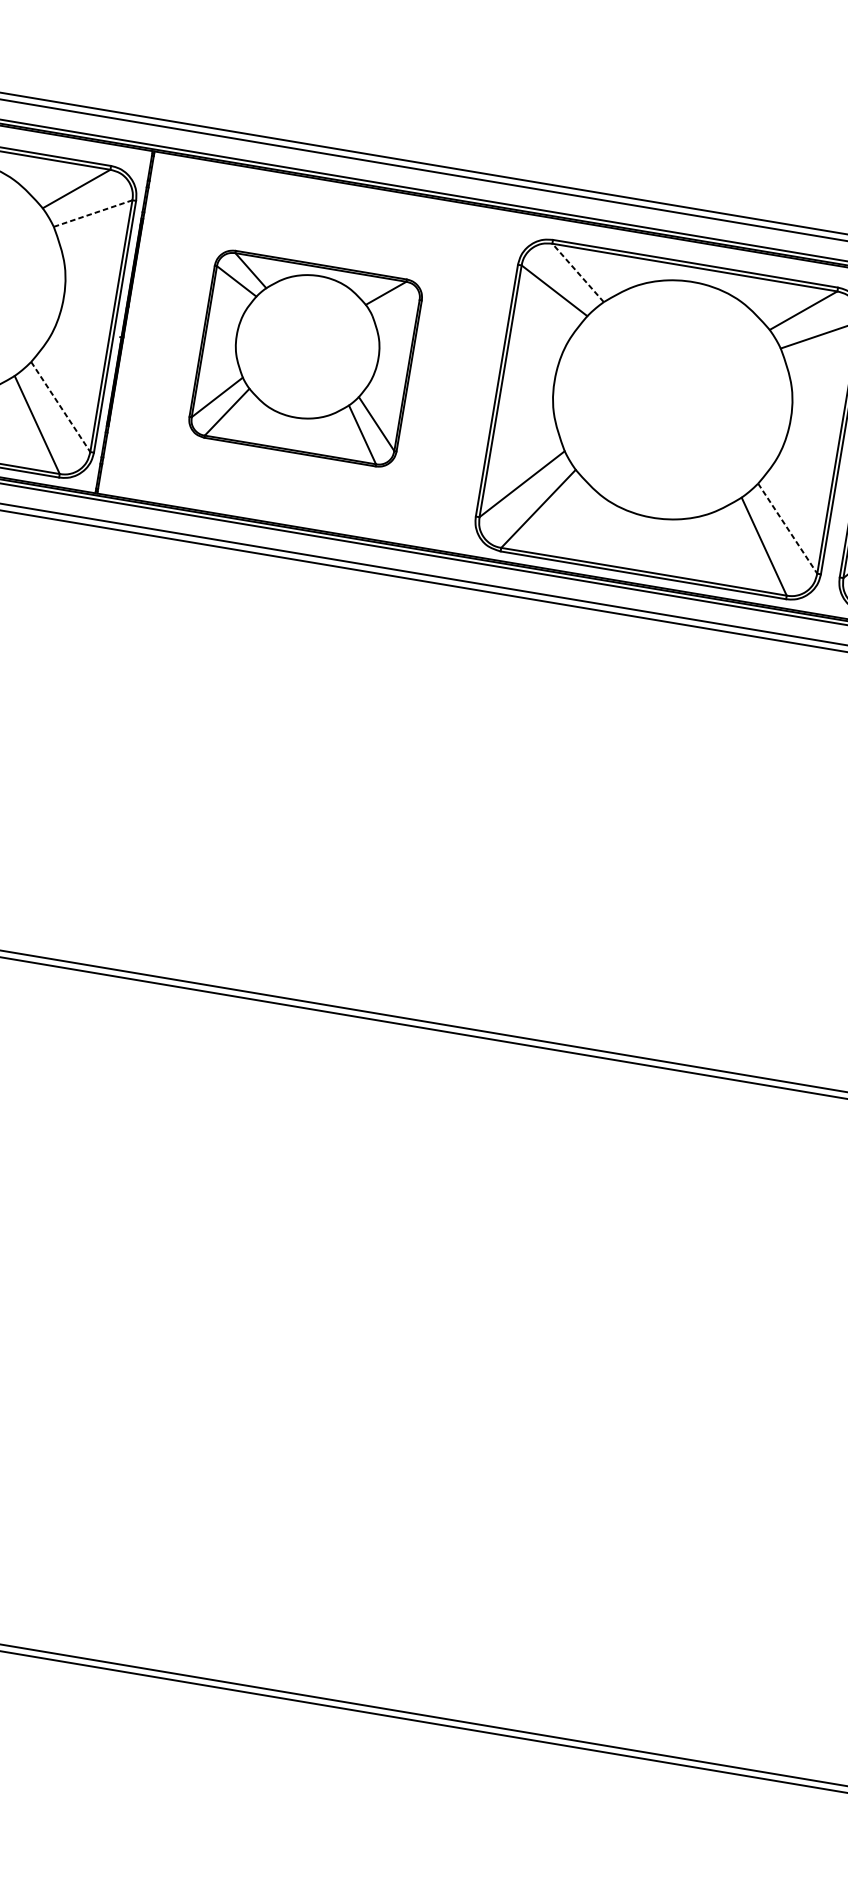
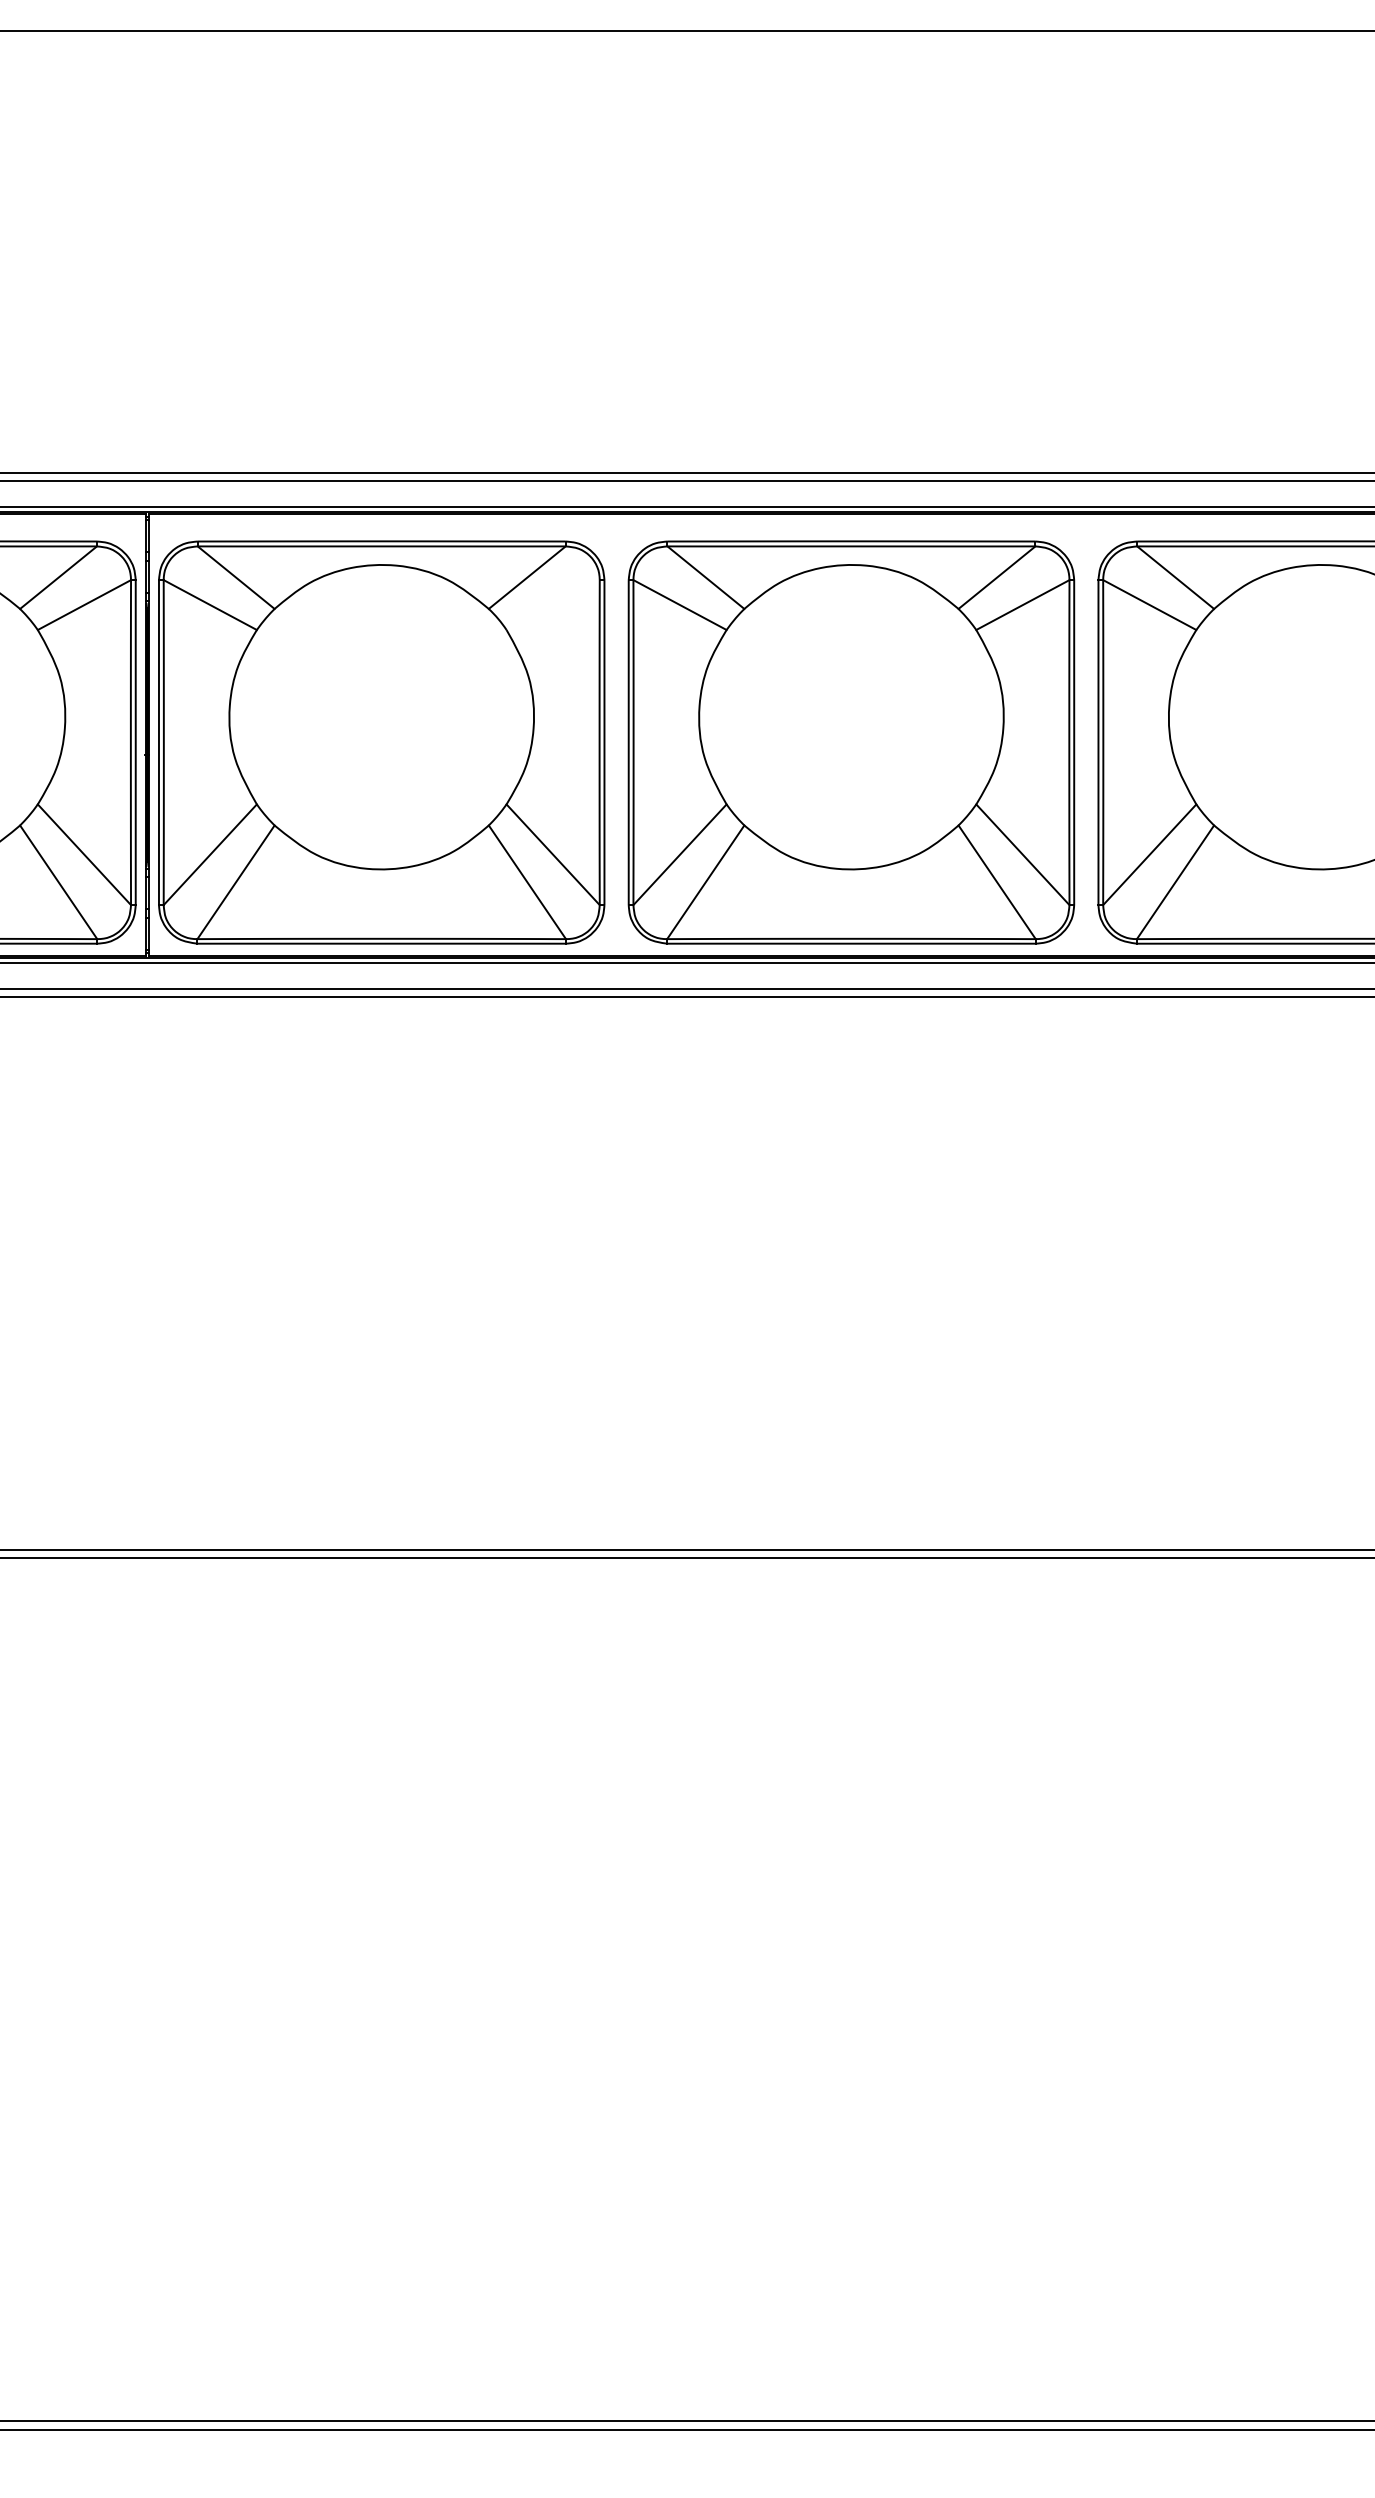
line: (93, 213) -> (84, 605), dashed -> solid
line: (577, 272) -> (705, 577), dashed -> solid
part: (305, 358) -> (381, 742), size x1.67
line: (60, 406) -> (84, 854), dashed -> solid
line: (787, 528) -> (1022, 854), dashed -> solid

